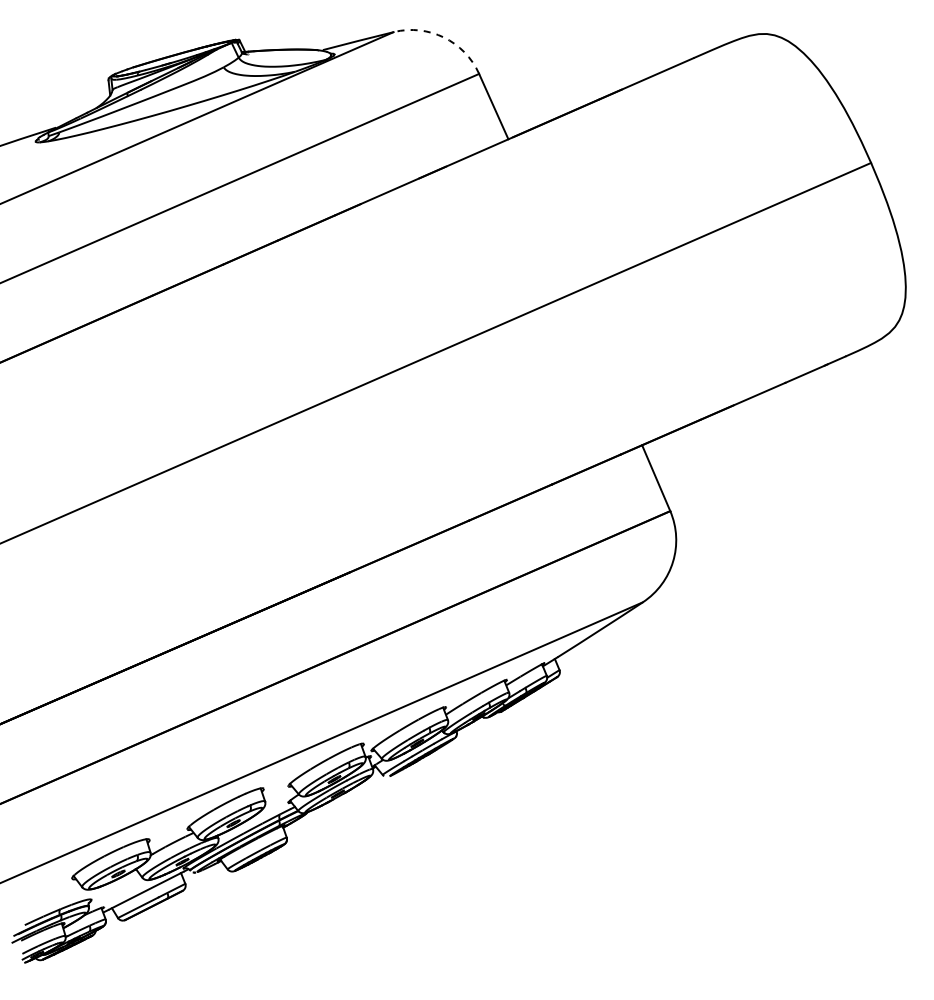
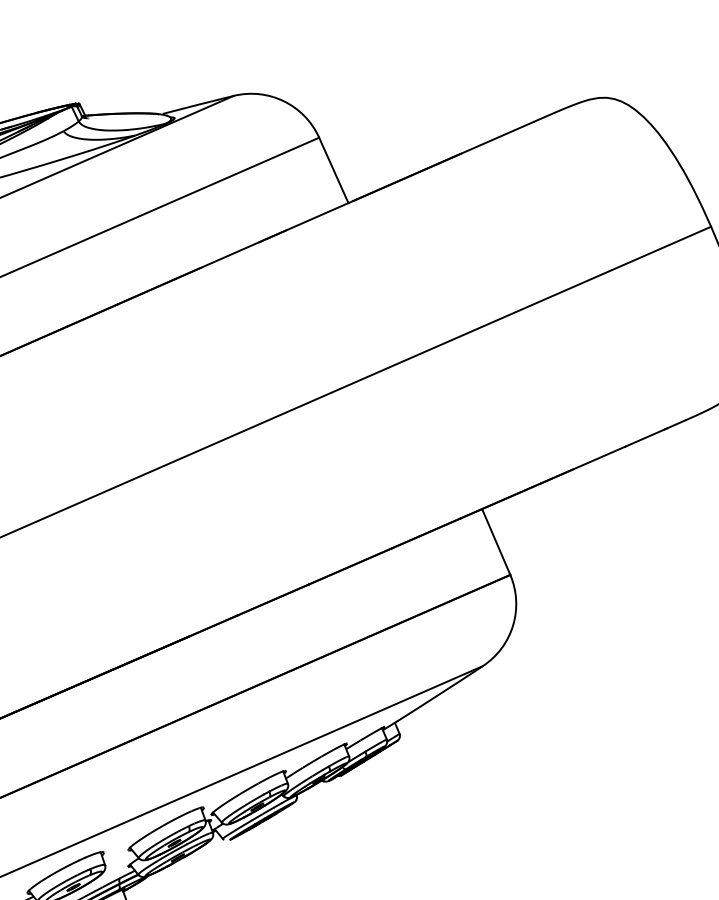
arc: (443, 37) -> (283, 101), dashed -> solid

